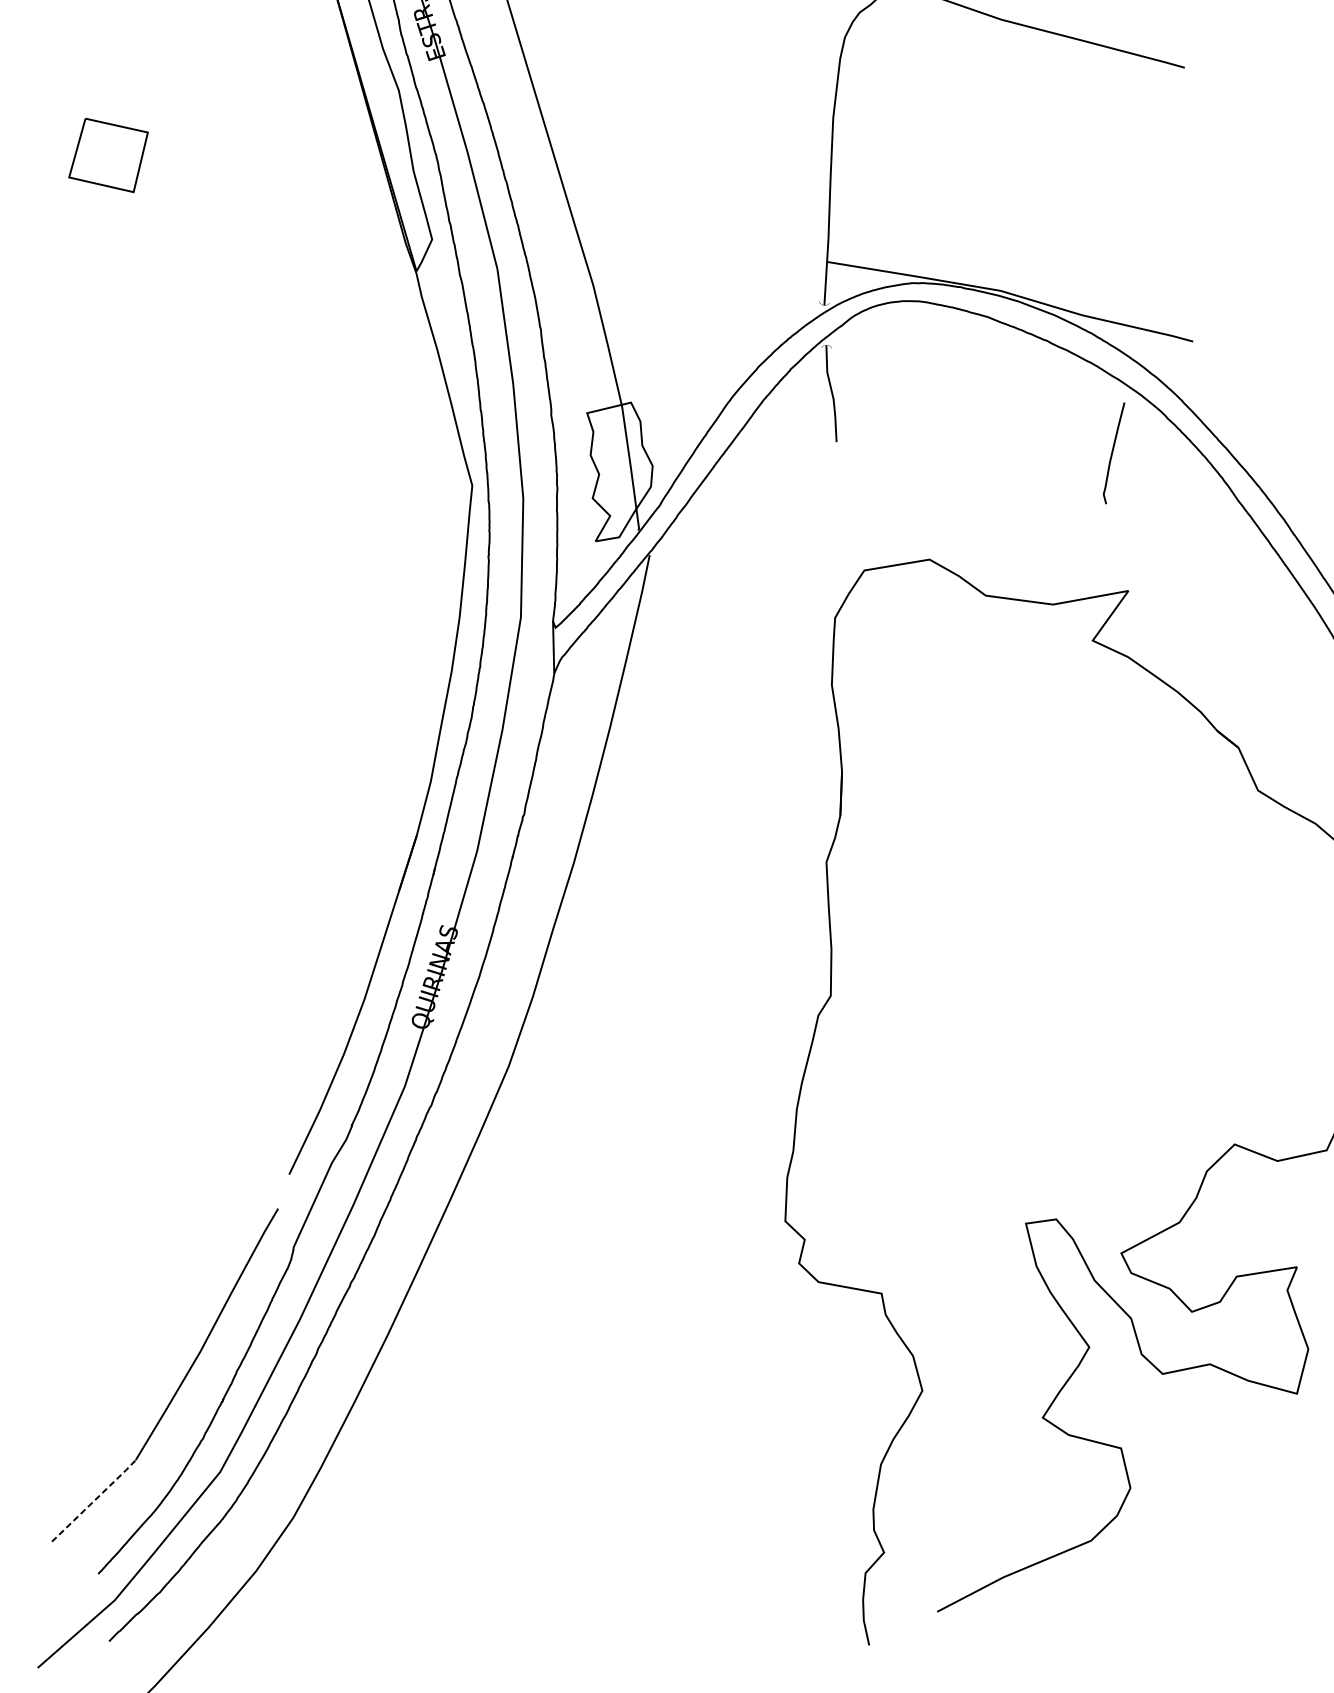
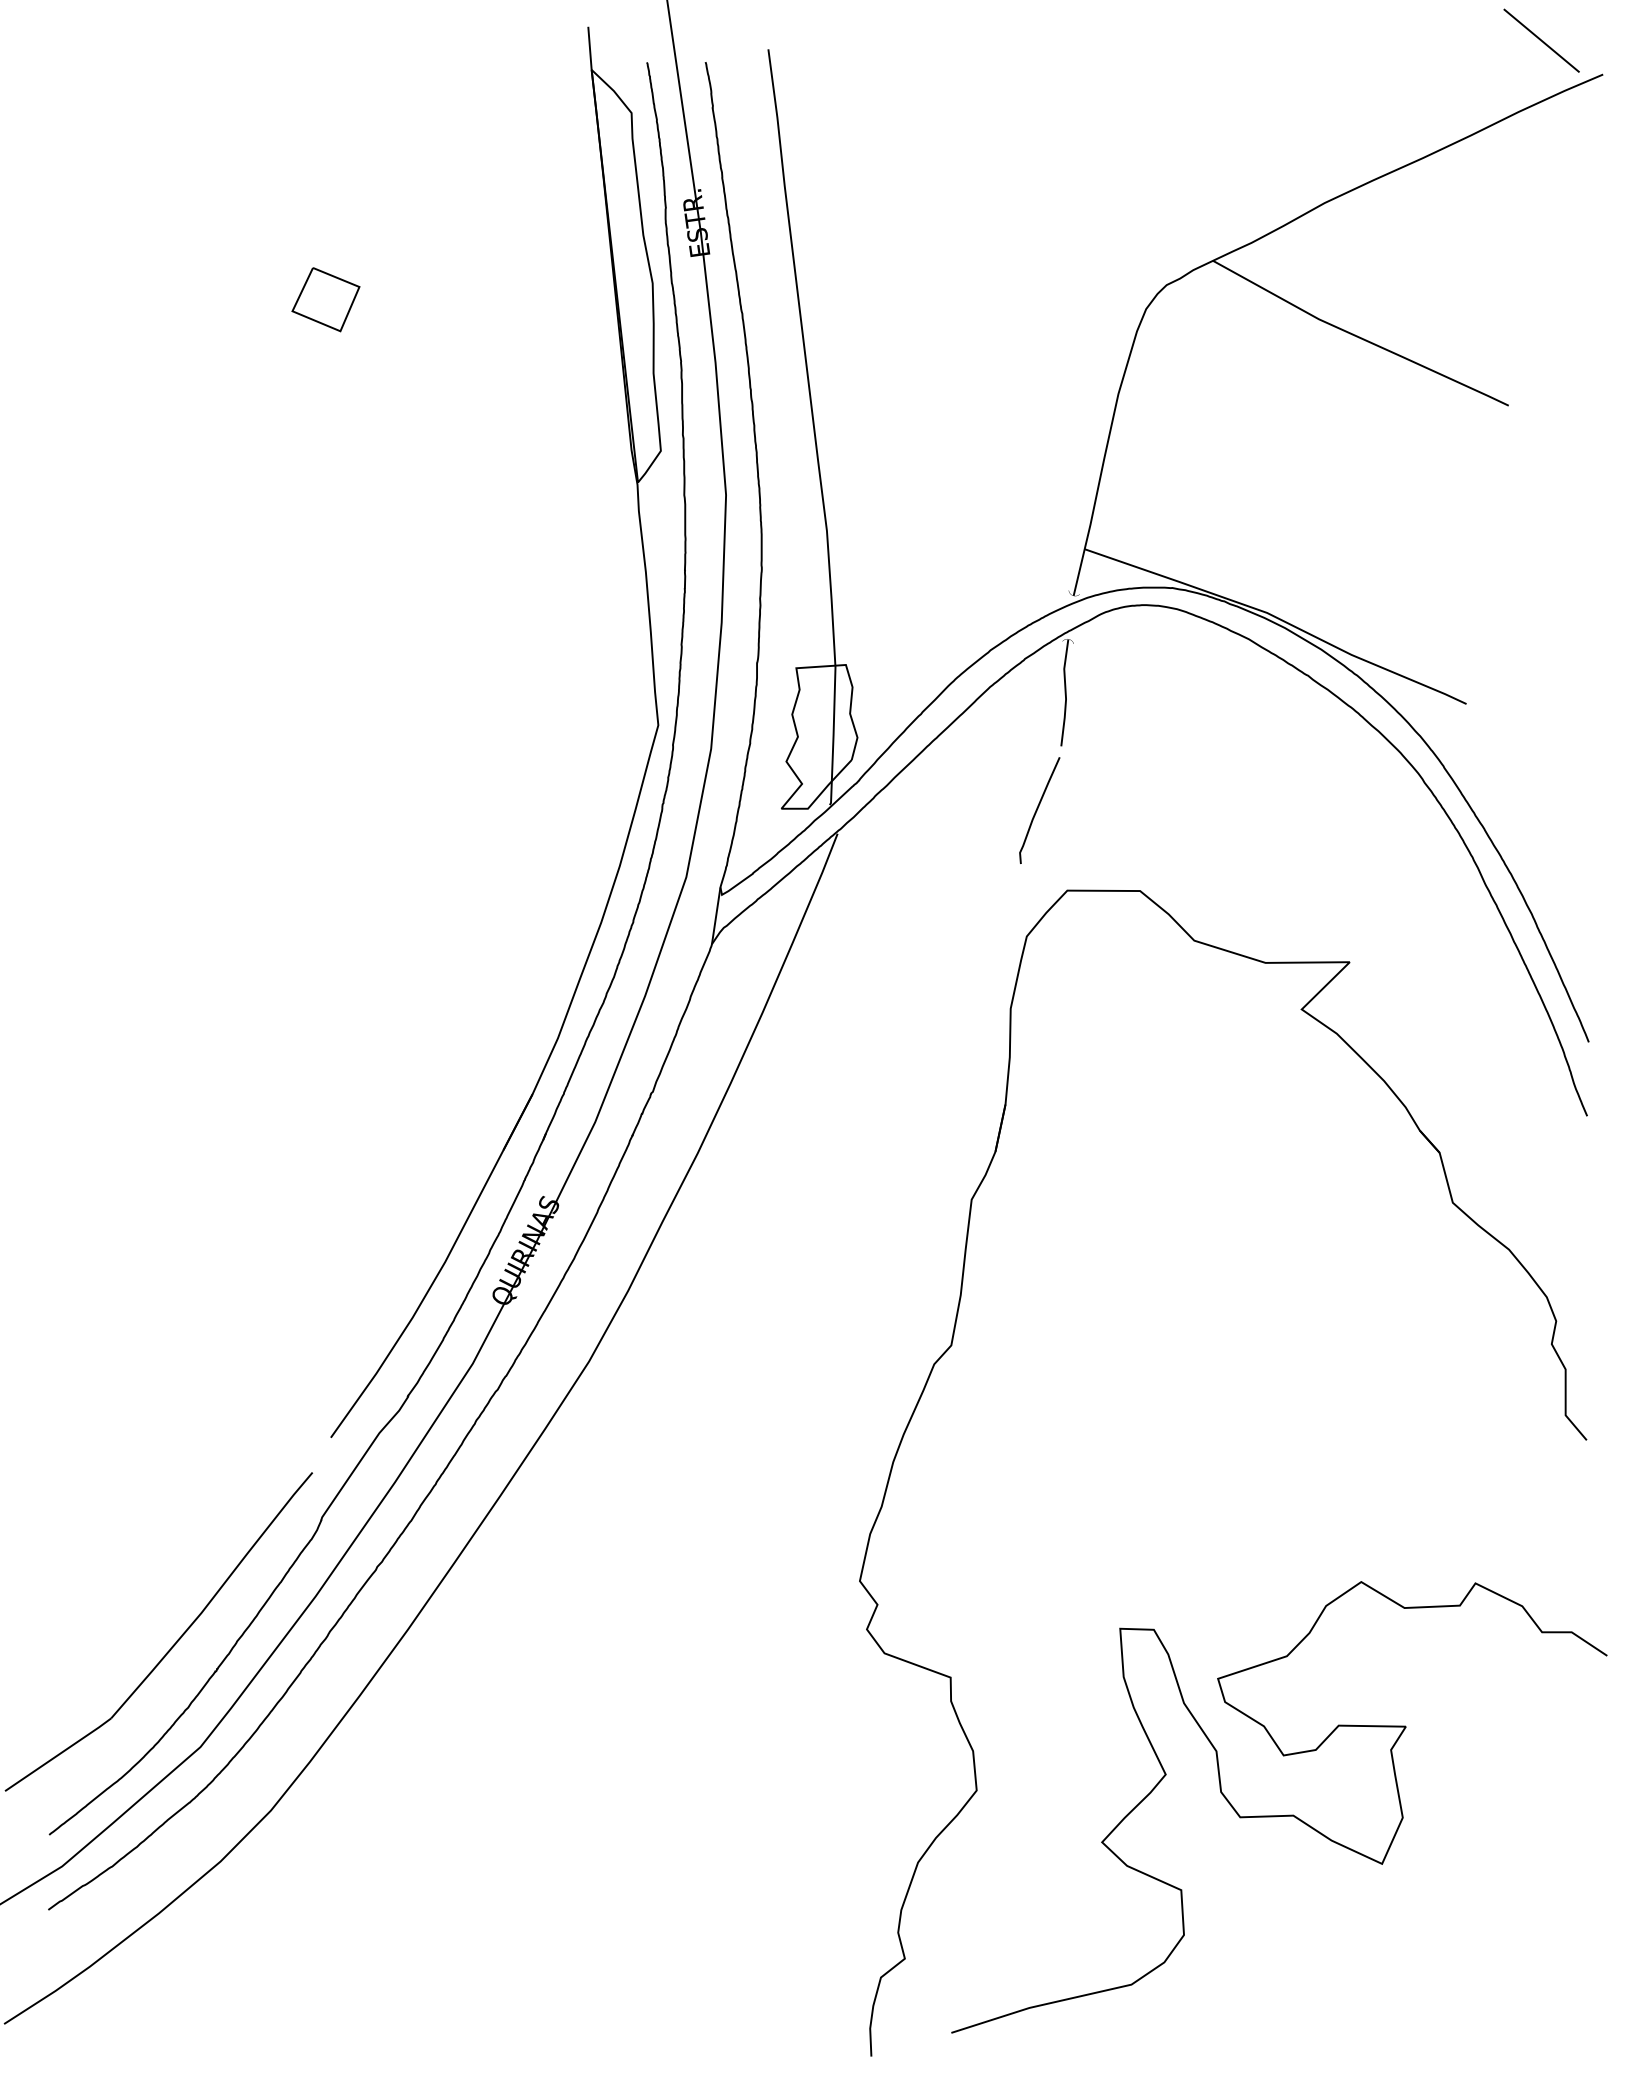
part: (108, 155) -> (325, 299), size x0.71
curve: (1112, 453) -> (1037, 810), moved
line: (94, 1500) -> (58, 1754), dashed -> solid

